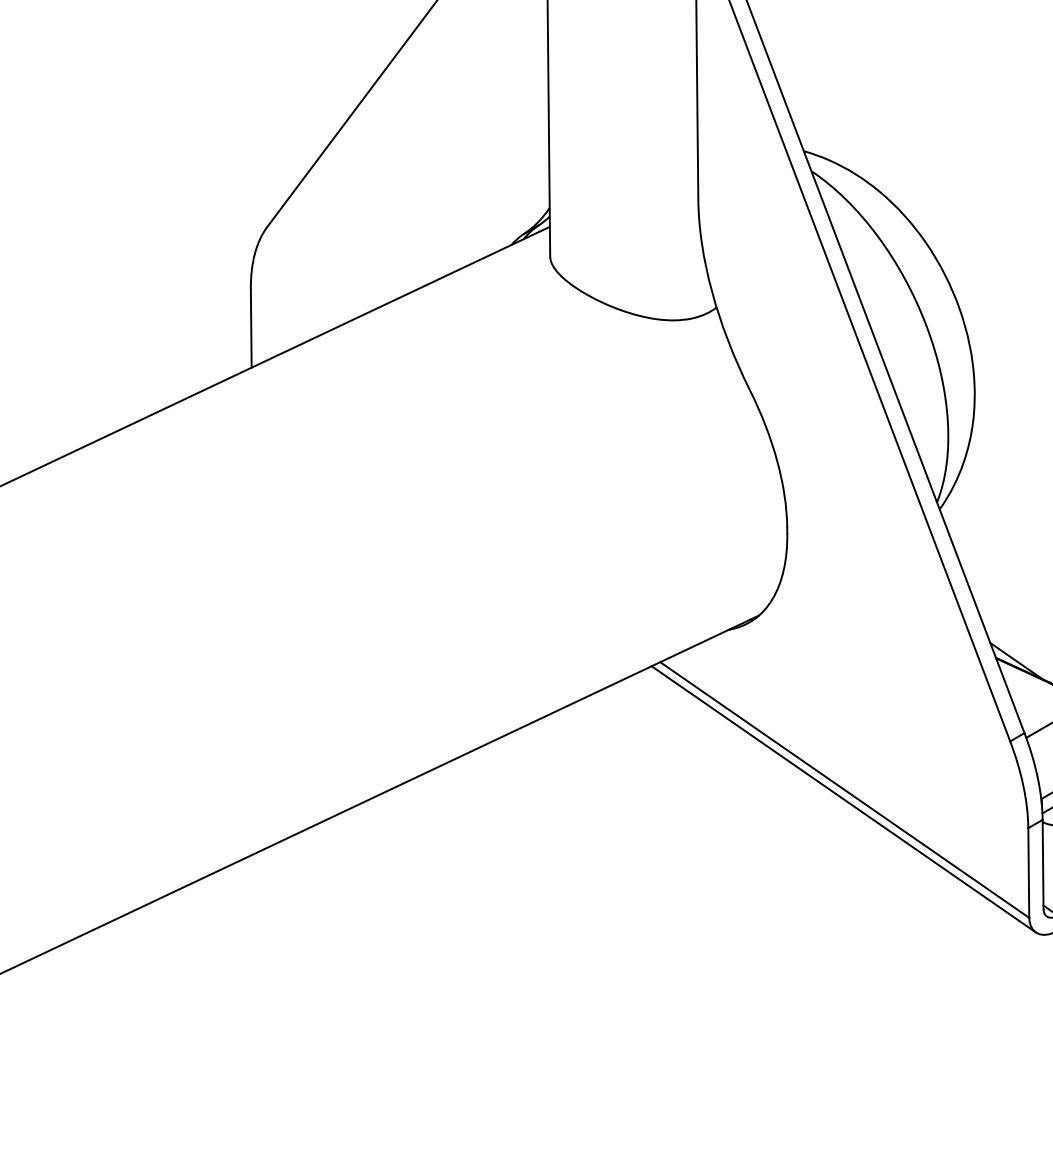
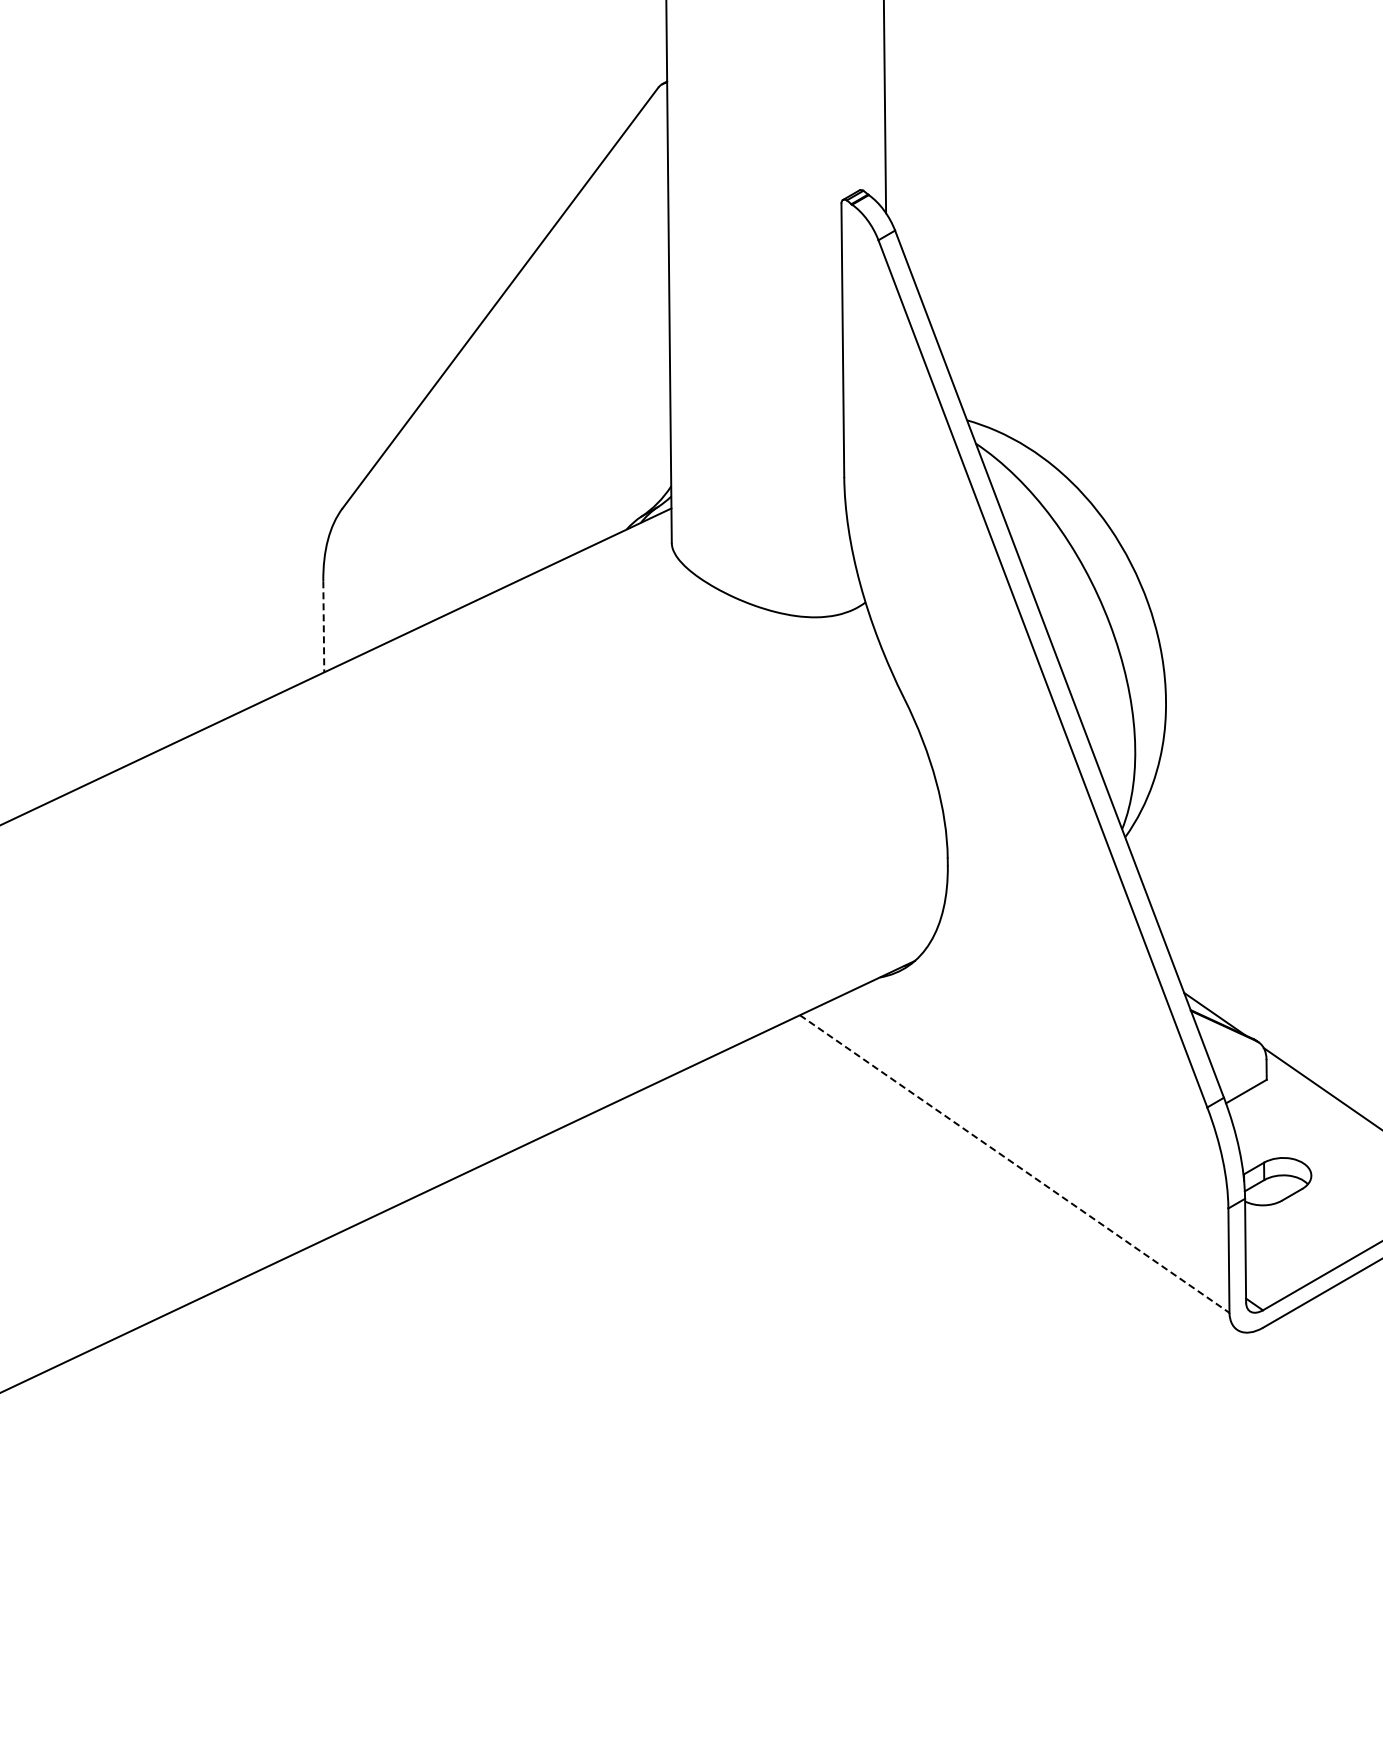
line: (251, 328) -> (323, 626), solid -> dashed
line: (845, 790) -> (1015, 1164), solid -> dashed
line: (843, 798) -> (1013, 1174), removed

